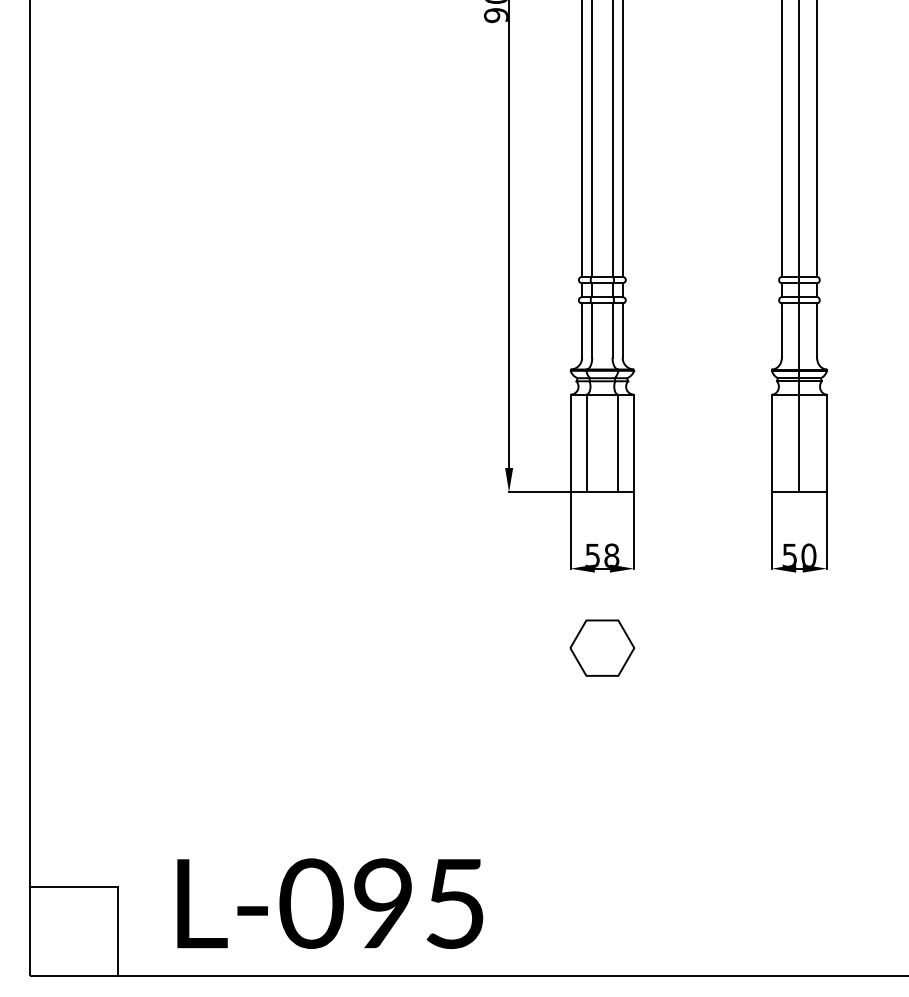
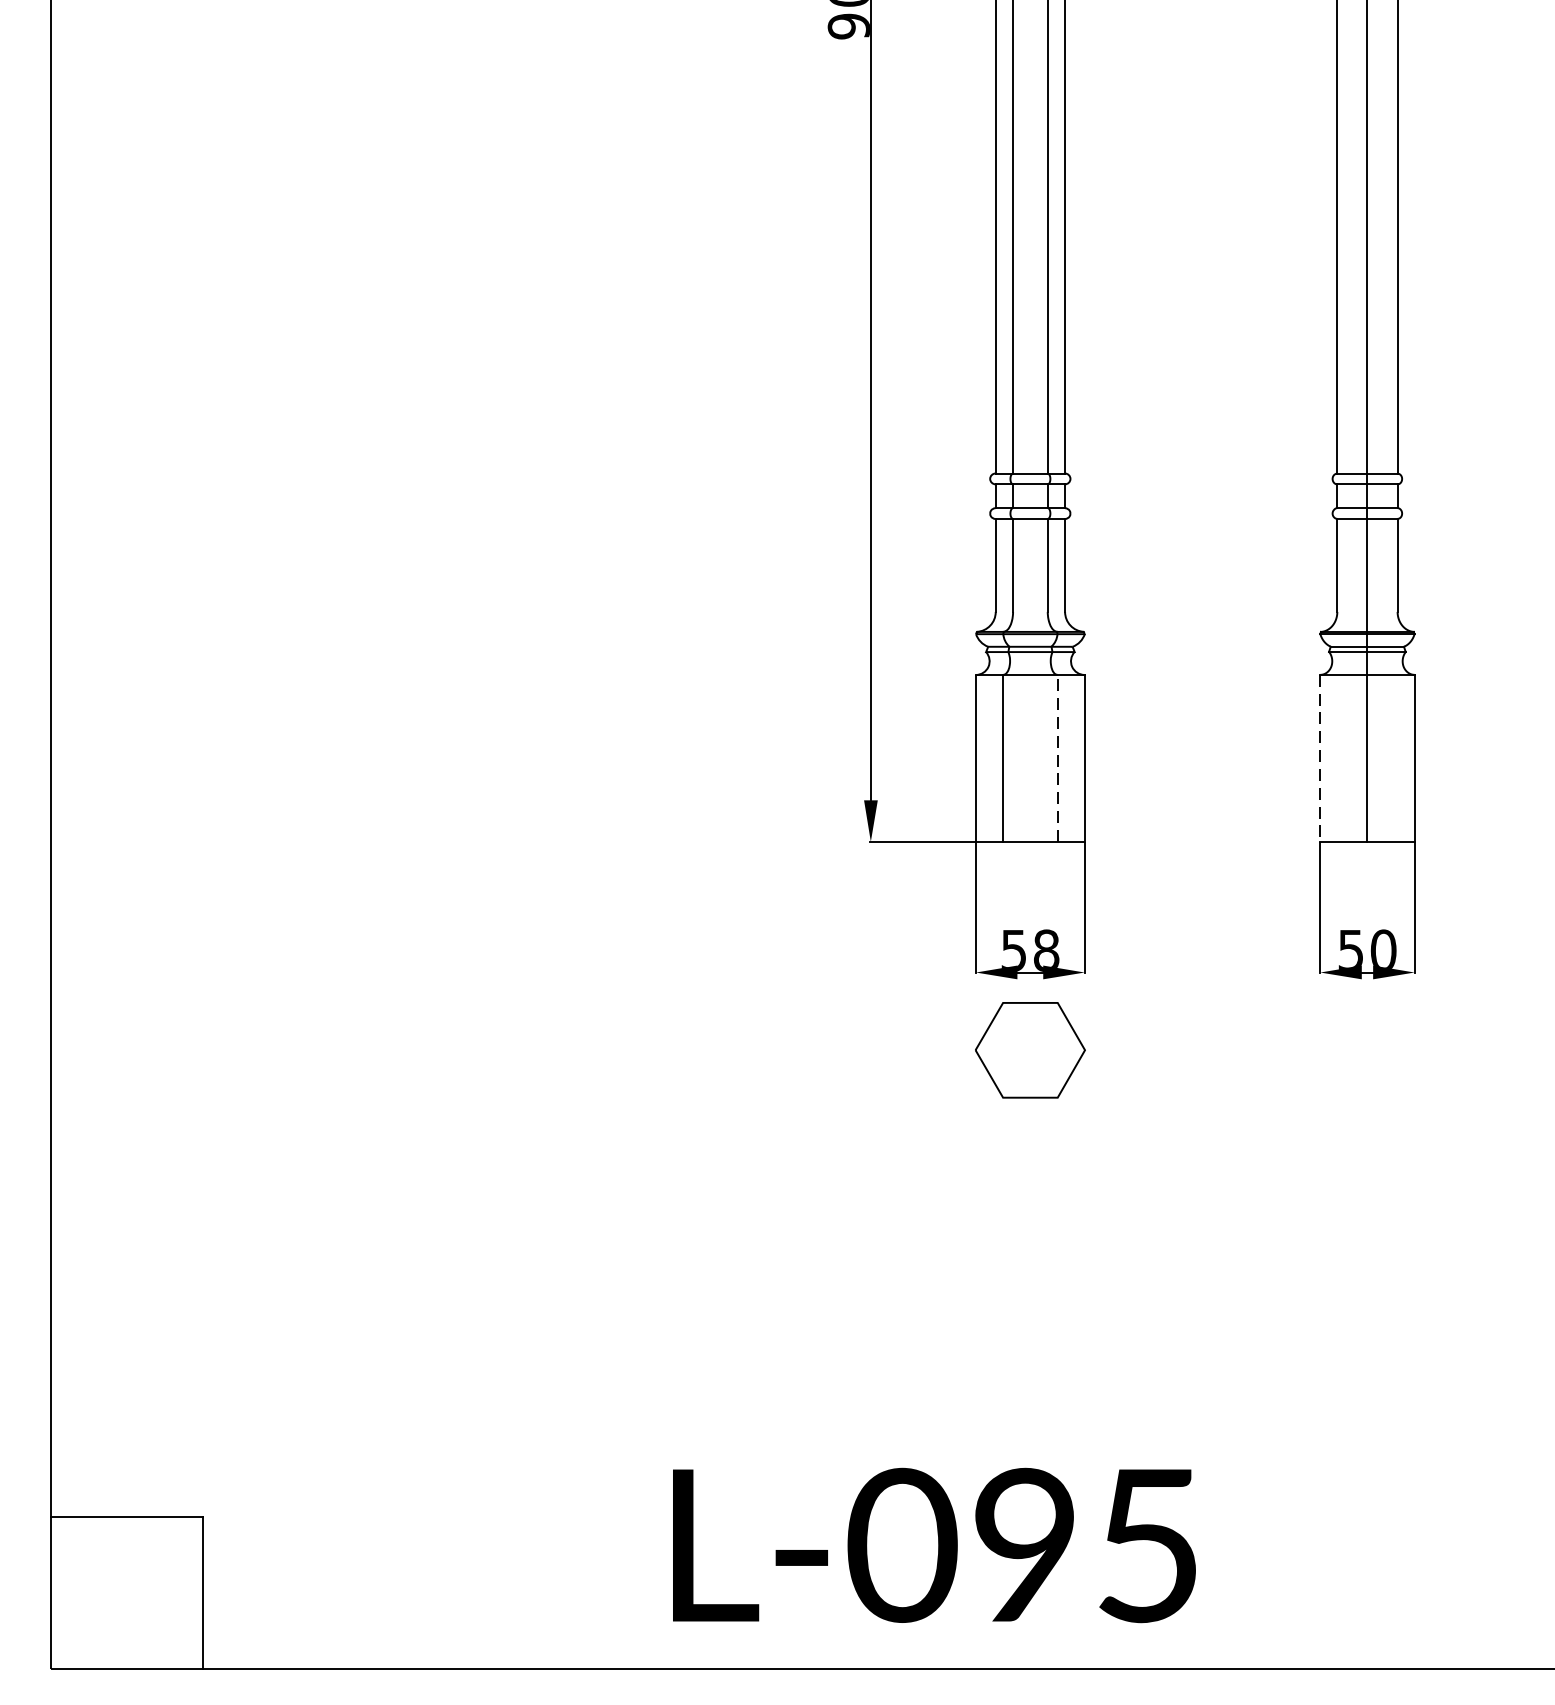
line: (618, 443) -> (1057, 758), solid -> dashed
line: (771, 443) -> (1319, 758), solid -> dashed
part: (602, 647) -> (1030, 1049), moved
text: (330, 903) -> (934, 1545), moved

